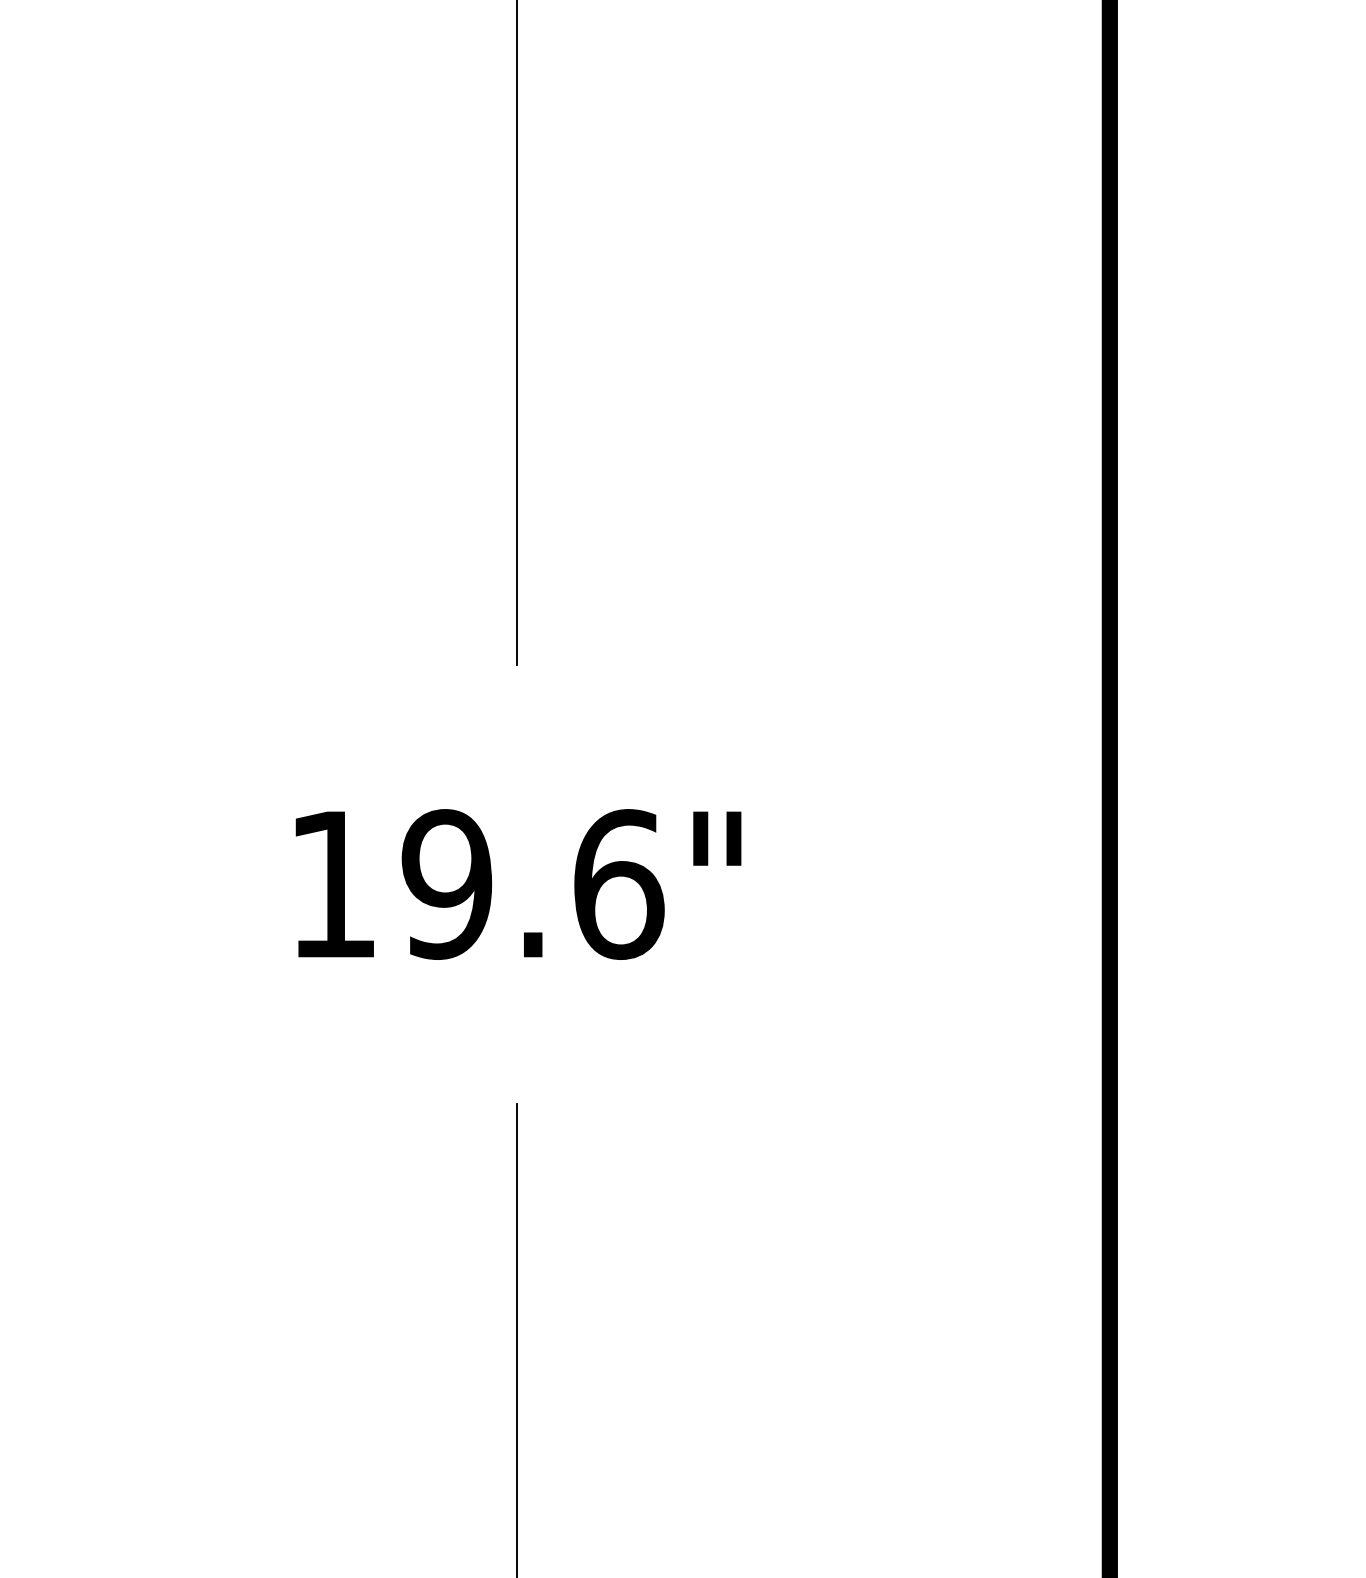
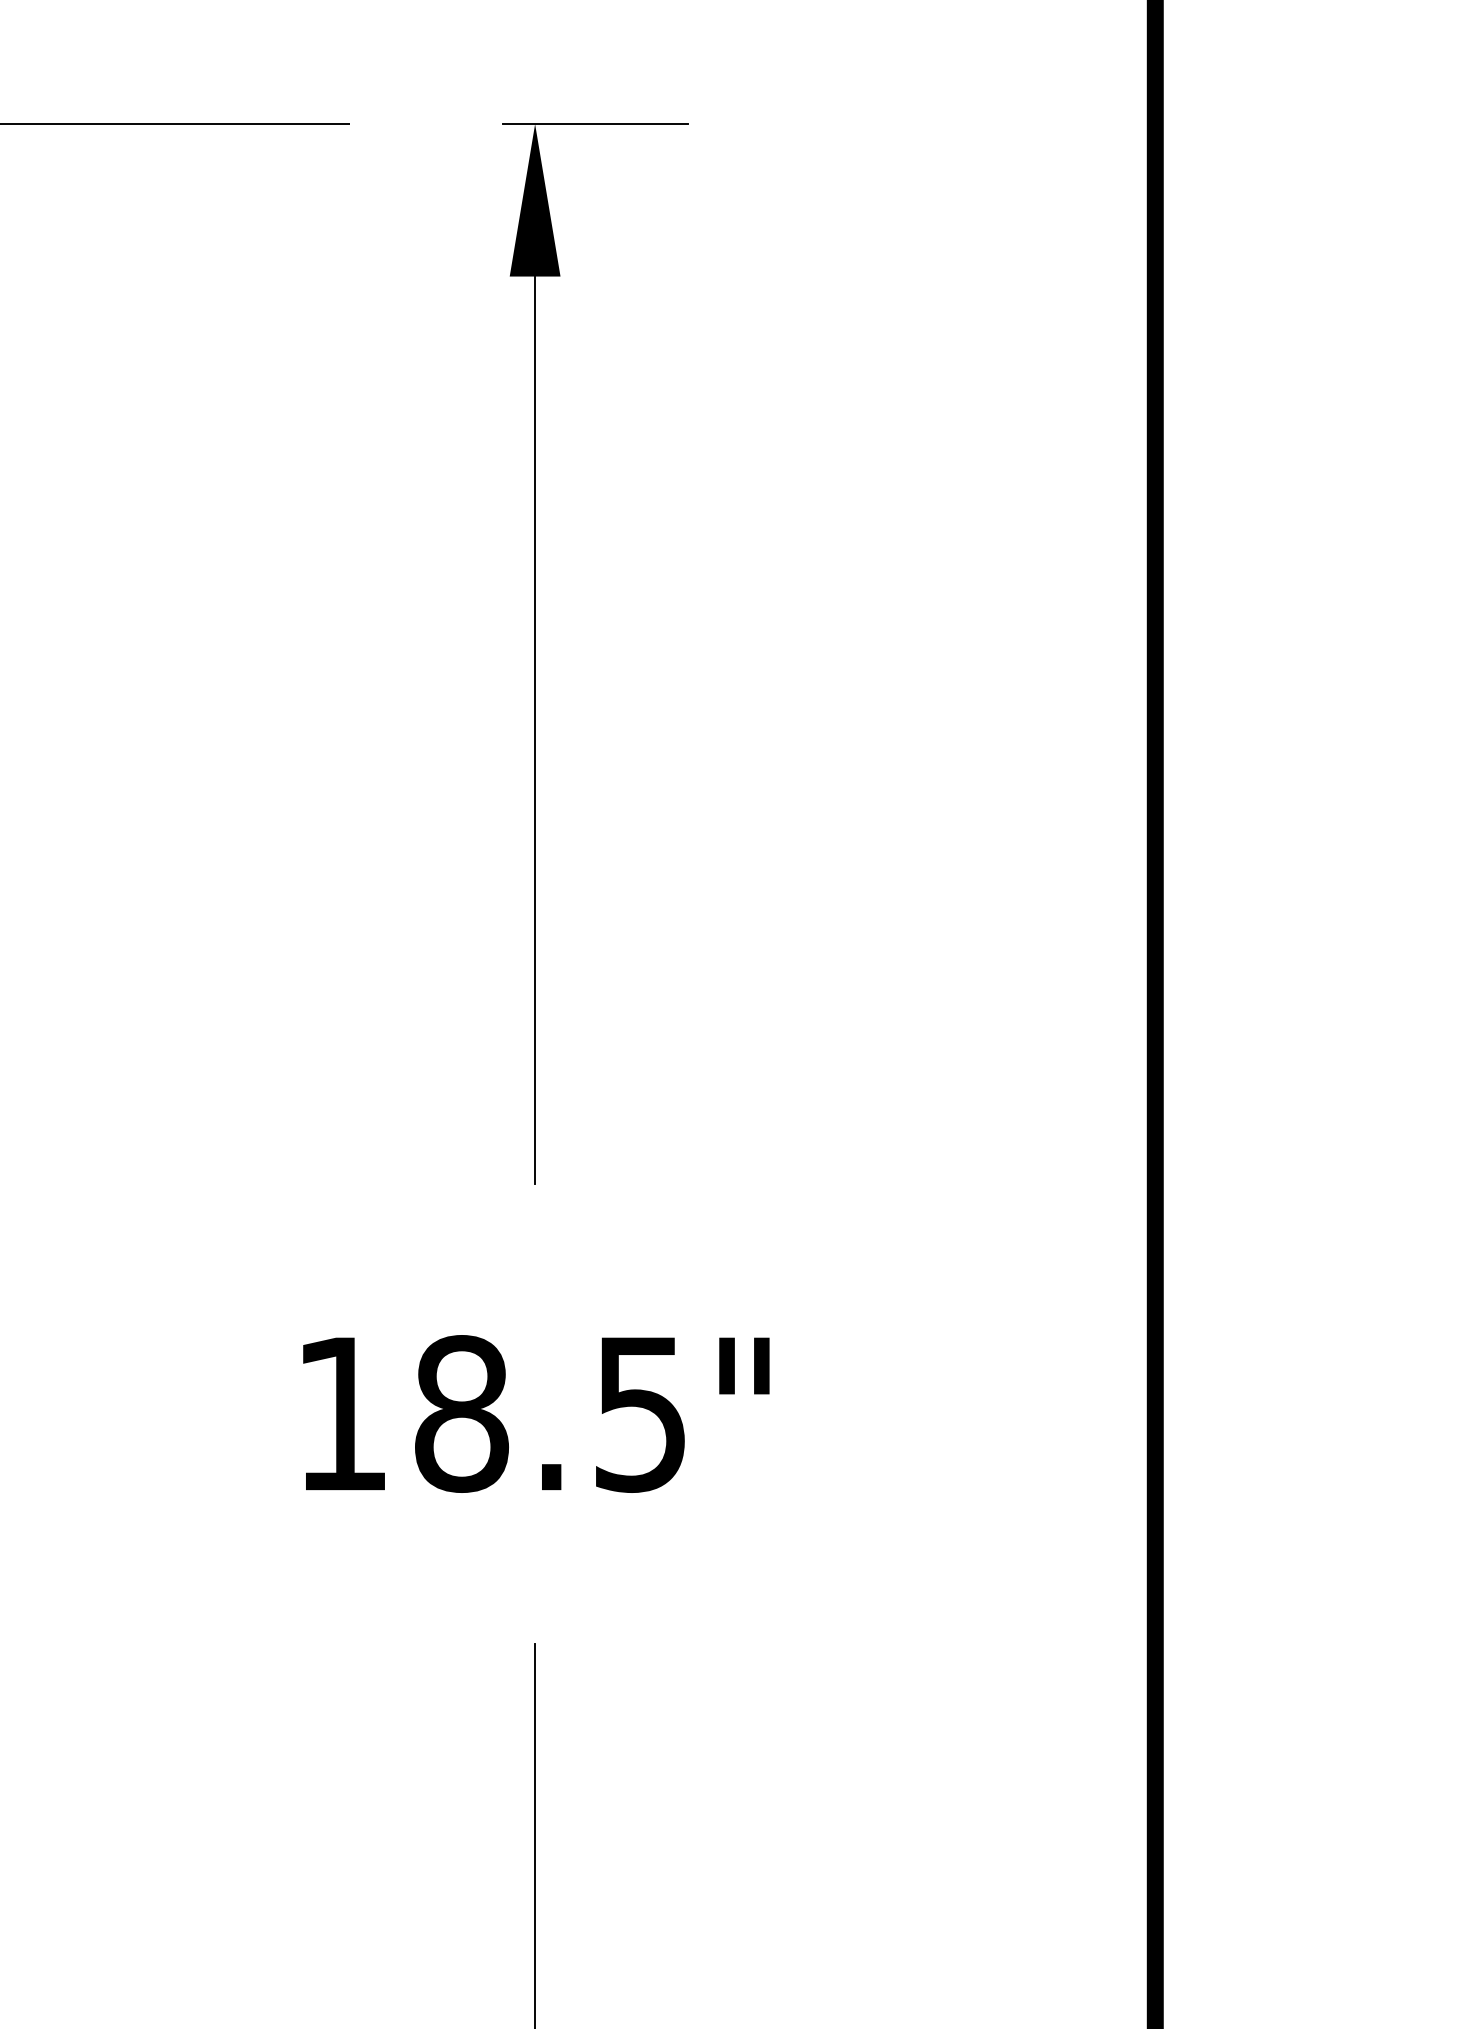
text: (533, 884) -> (551, 1413), 19.6" -> 18.5"

